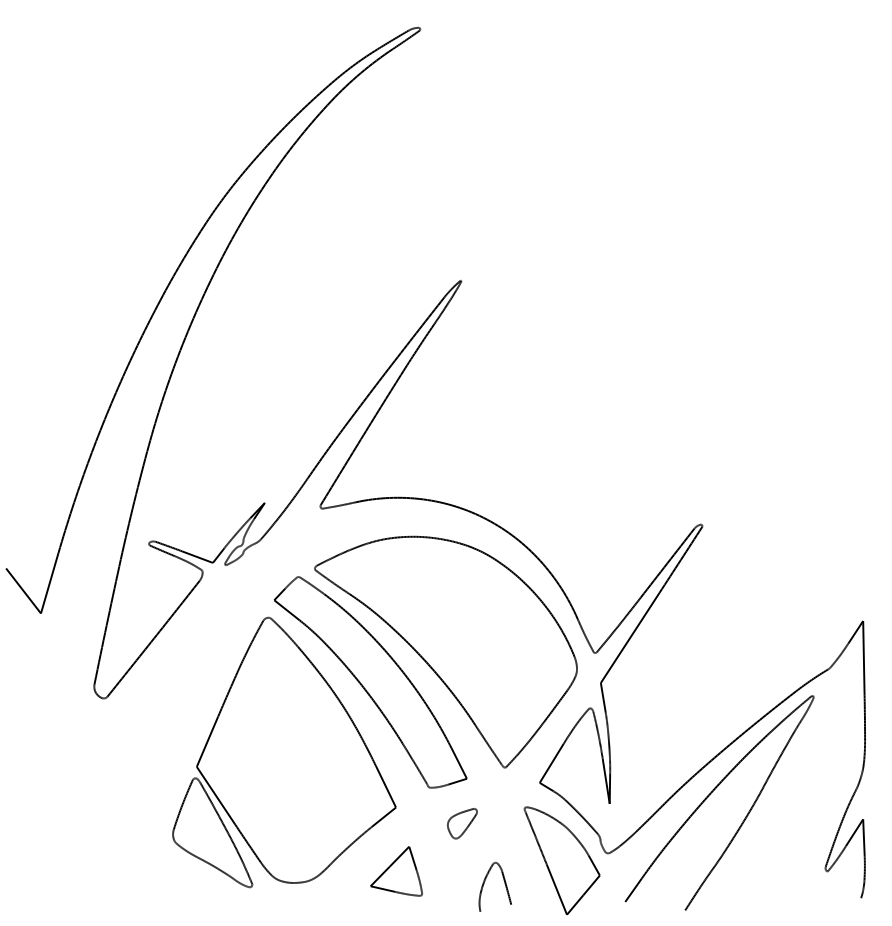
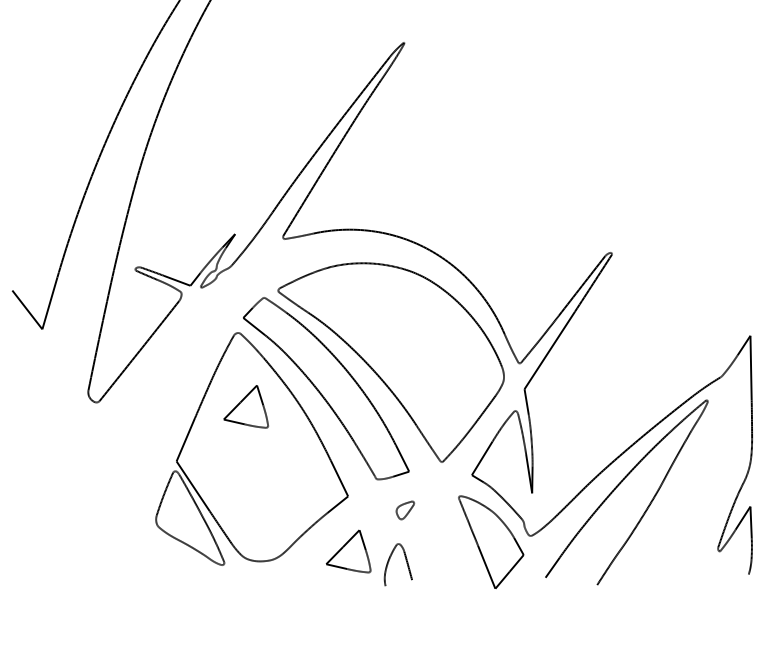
part: (277, 703) -> (246, 406), added
part: (462, 823) -> (405, 510), size x0.7
part: (484, 884) -> (389, 562), moved

